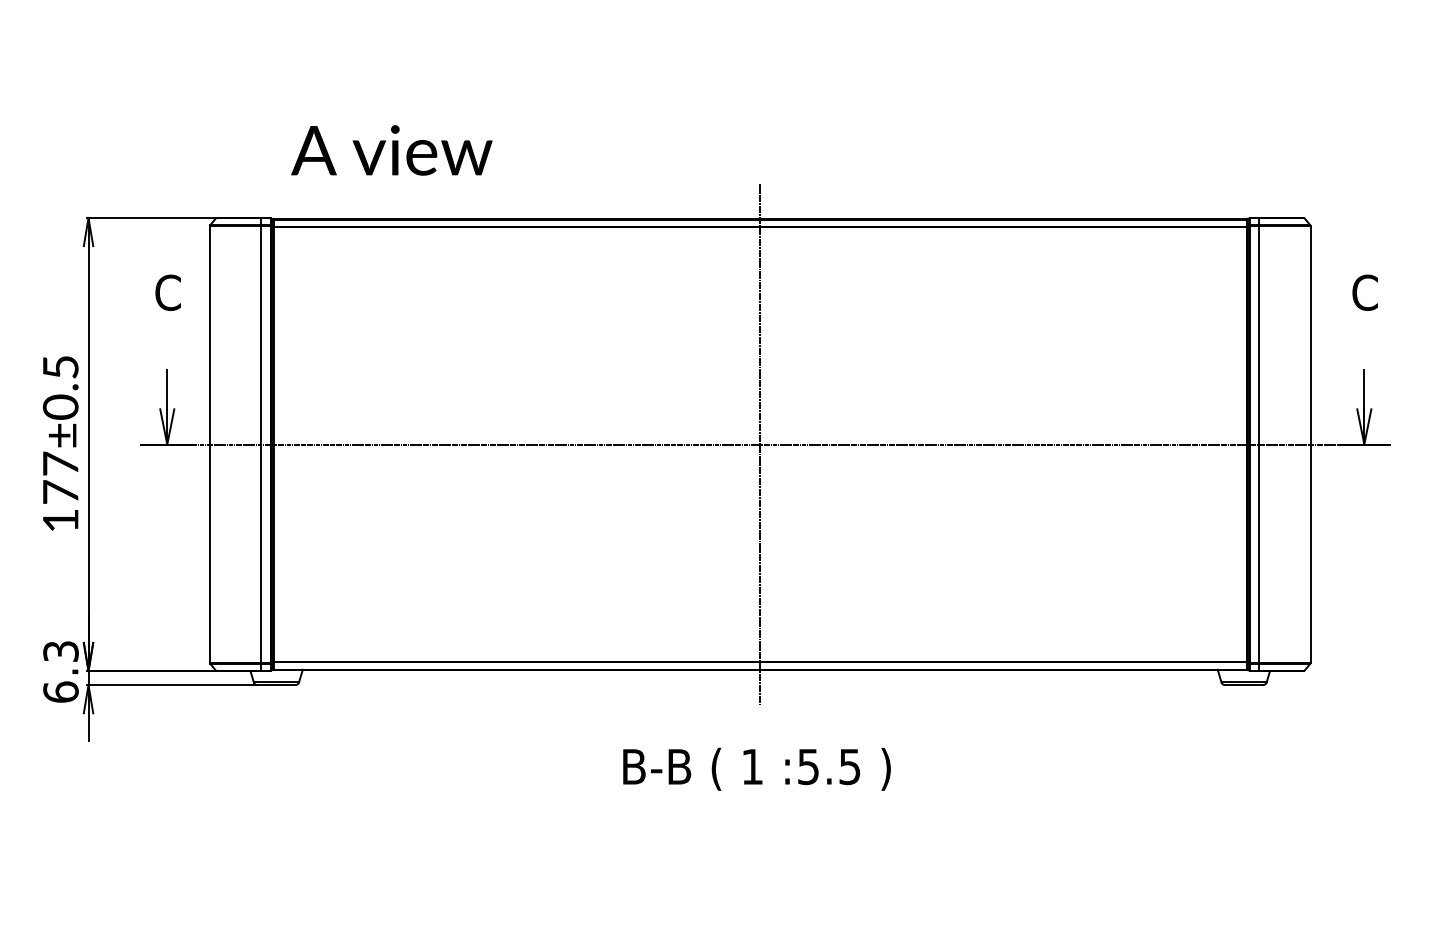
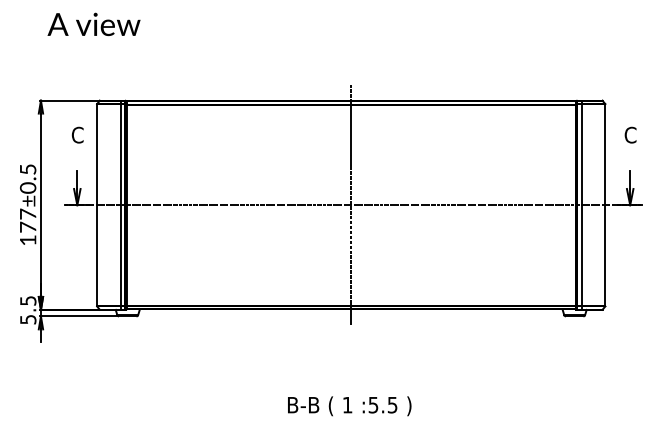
text: (390, 150) -> (93, 24), moved
text: (61, 672) -> (28, 310), 6.3 -> 5.5
text: (756, 769) -> (349, 406), moved

